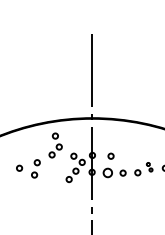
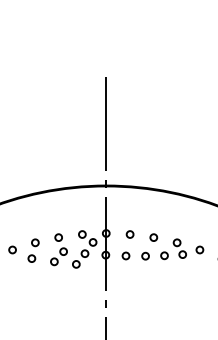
part: (55, 145) -> (58, 249), moved
circle: (129, 158) -> (153, 237), added
part: (149, 167) -> (179, 248), size x1.67
circle: (107, 172) -> (125, 255), size x0.62

